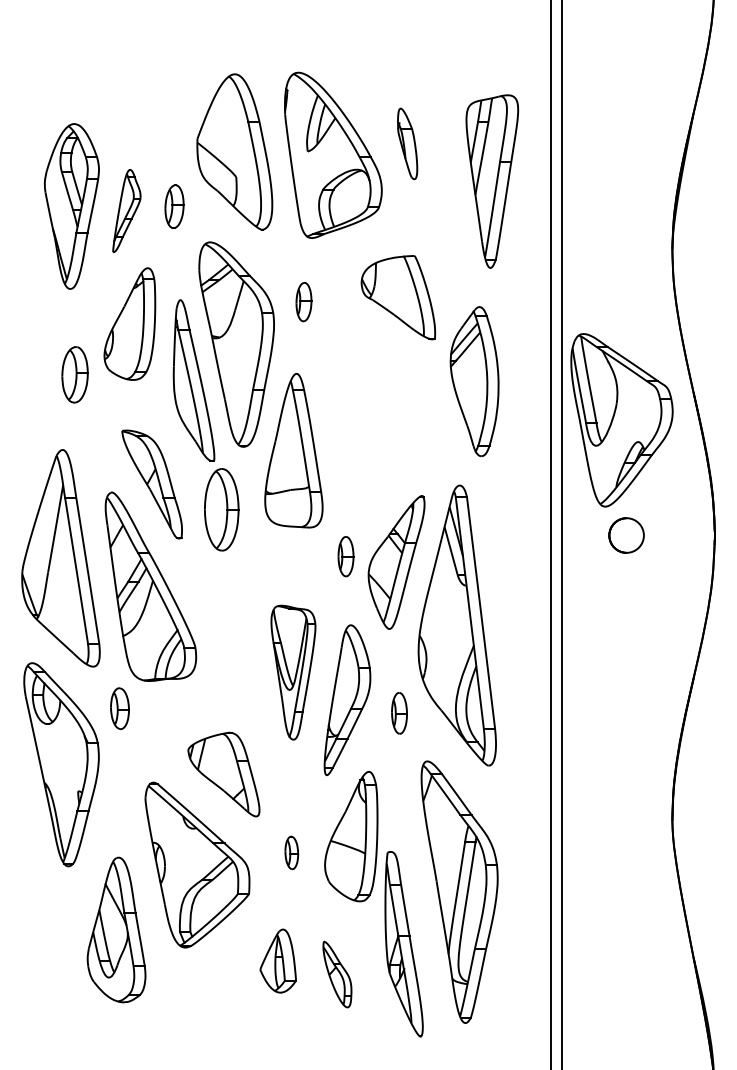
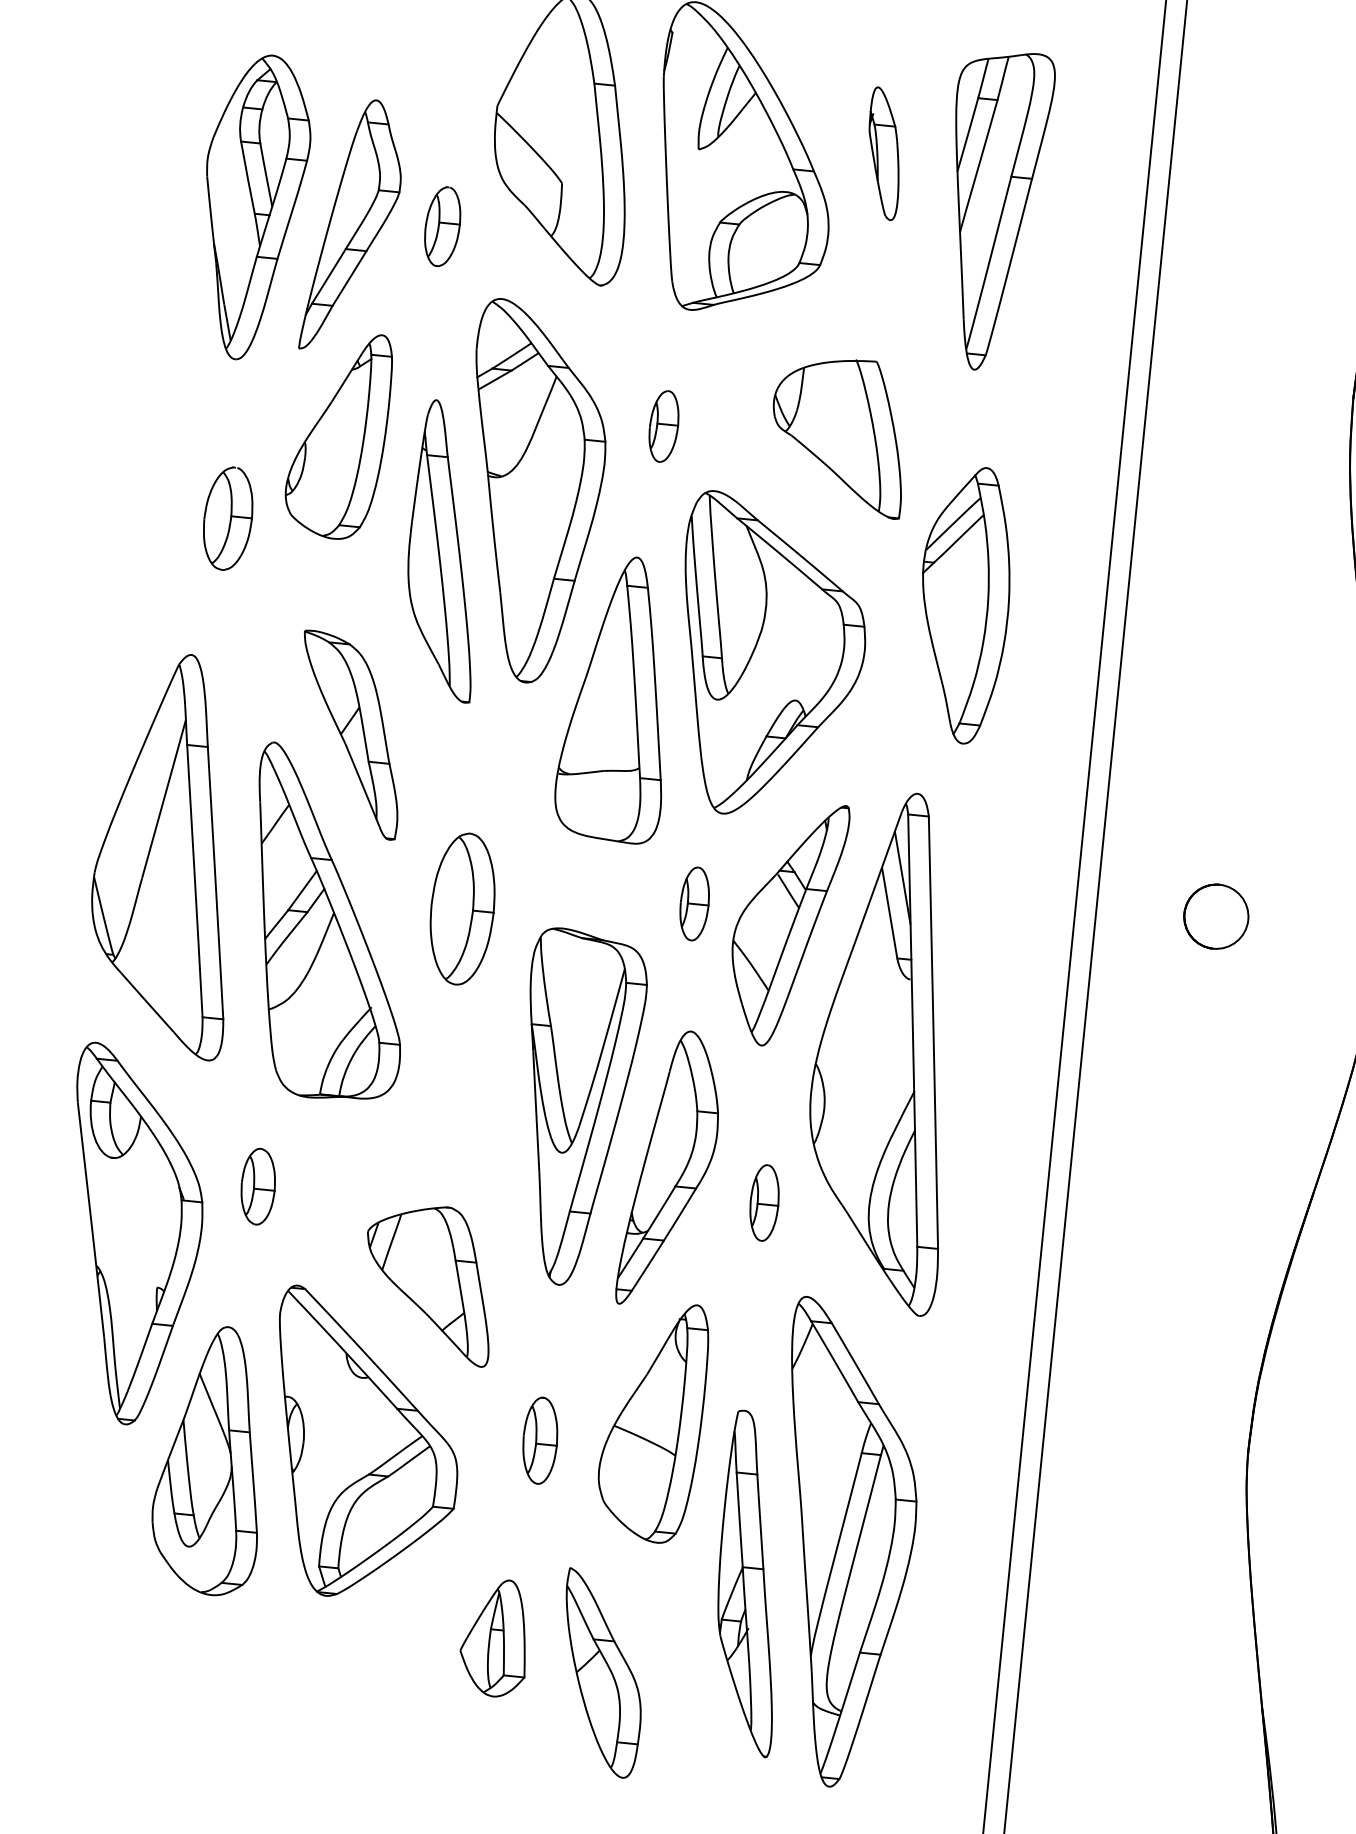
part: (492, 181) -> (994, 210), moved
part: (126, 210) -> (353, 224), size x1.67
part: (621, 420) -> (768, 657), moved
part: (221, 509) -> (462, 908), moved
part: (293, 672) -> (576, 1108), size x1.43
part: (119, 708) -> (257, 1186), moved
part: (291, 852) -> (539, 1439), size x1.43
part: (116, 929) -> (211, 1459), moved
part: (403, 944) -> (750, 1583), moved
part: (337, 974) -> (601, 1673), size x1.67

